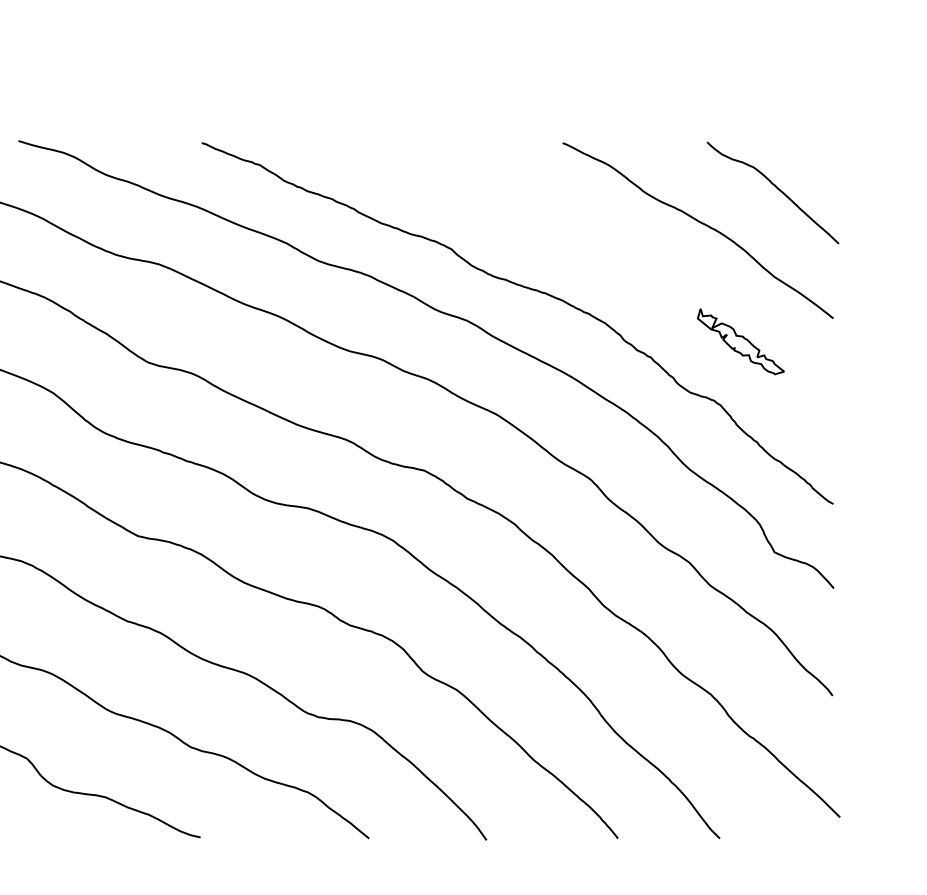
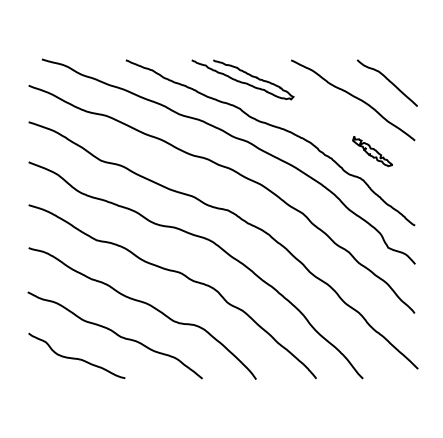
curve: (456, 189) -> (242, 81), added

